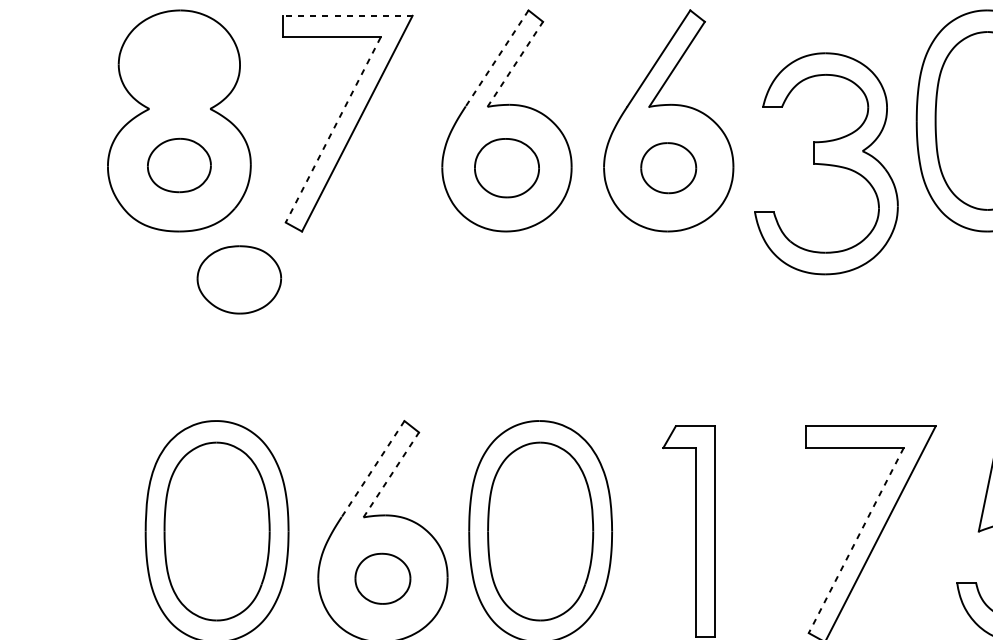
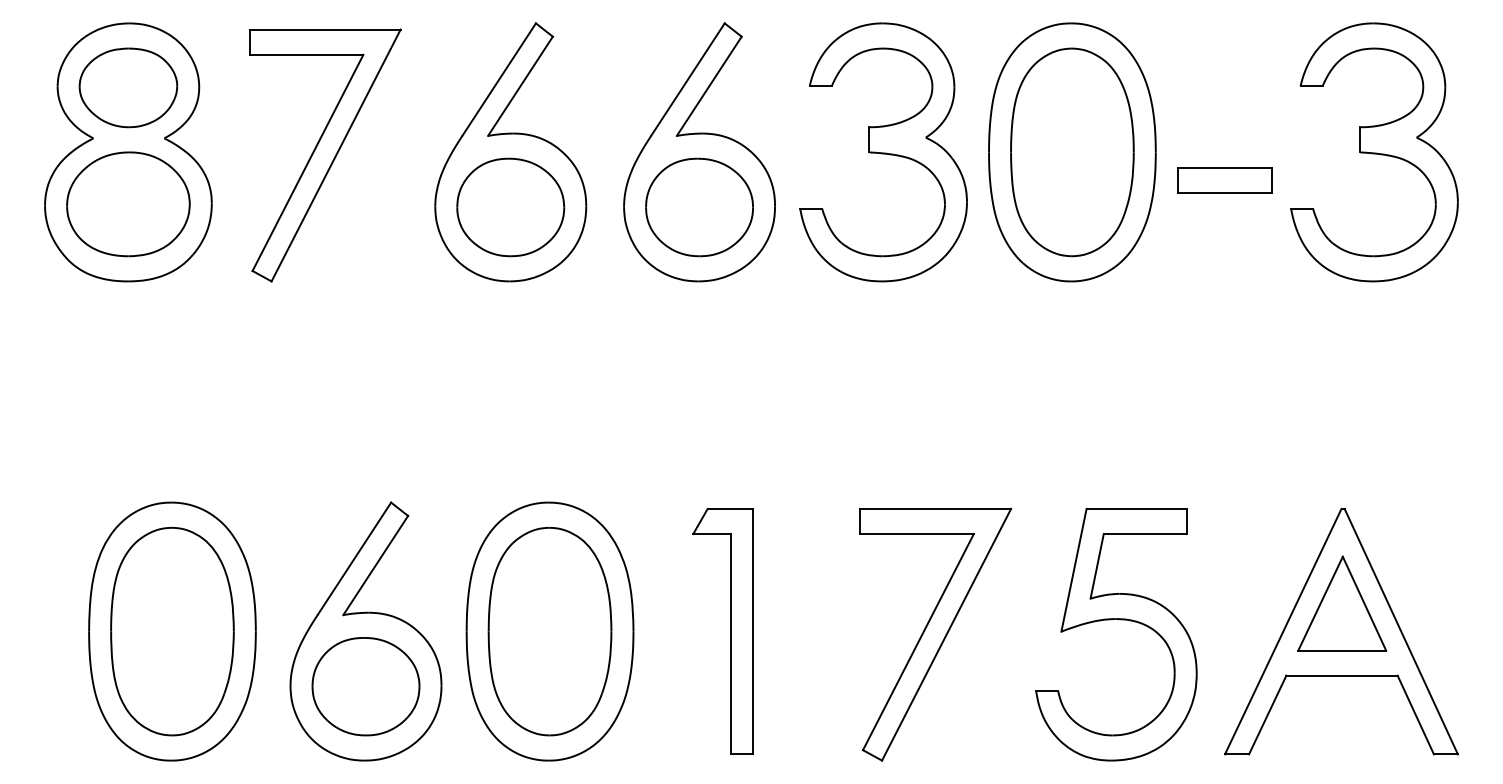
line: (348, 15) -> (325, 29), dashed -> solid
line: (497, 58) -> (499, 79), dashed -> solid
line: (515, 63) -> (520, 85), dashed -> solid
line: (332, 130) -> (307, 163), dashed -> solid
part: (826, 163) -> (883, 152), moved
part: (179, 165) -> (128, 204), size x1.67
part: (506, 168) -> (510, 207), size x1.43
part: (668, 168) -> (699, 207), size x1.67
part: (239, 279) -> (128, 87), moved
line: (373, 468) -> (354, 558), dashed -> solid
line: (391, 474) -> (376, 565), dashed -> solid
line: (856, 540) -> (918, 642), dashed -> solid
part: (382, 578) -> (365, 686), size x1.67

